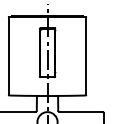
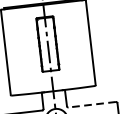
line: (81, 112) -> (92, 105), solid -> dashed

